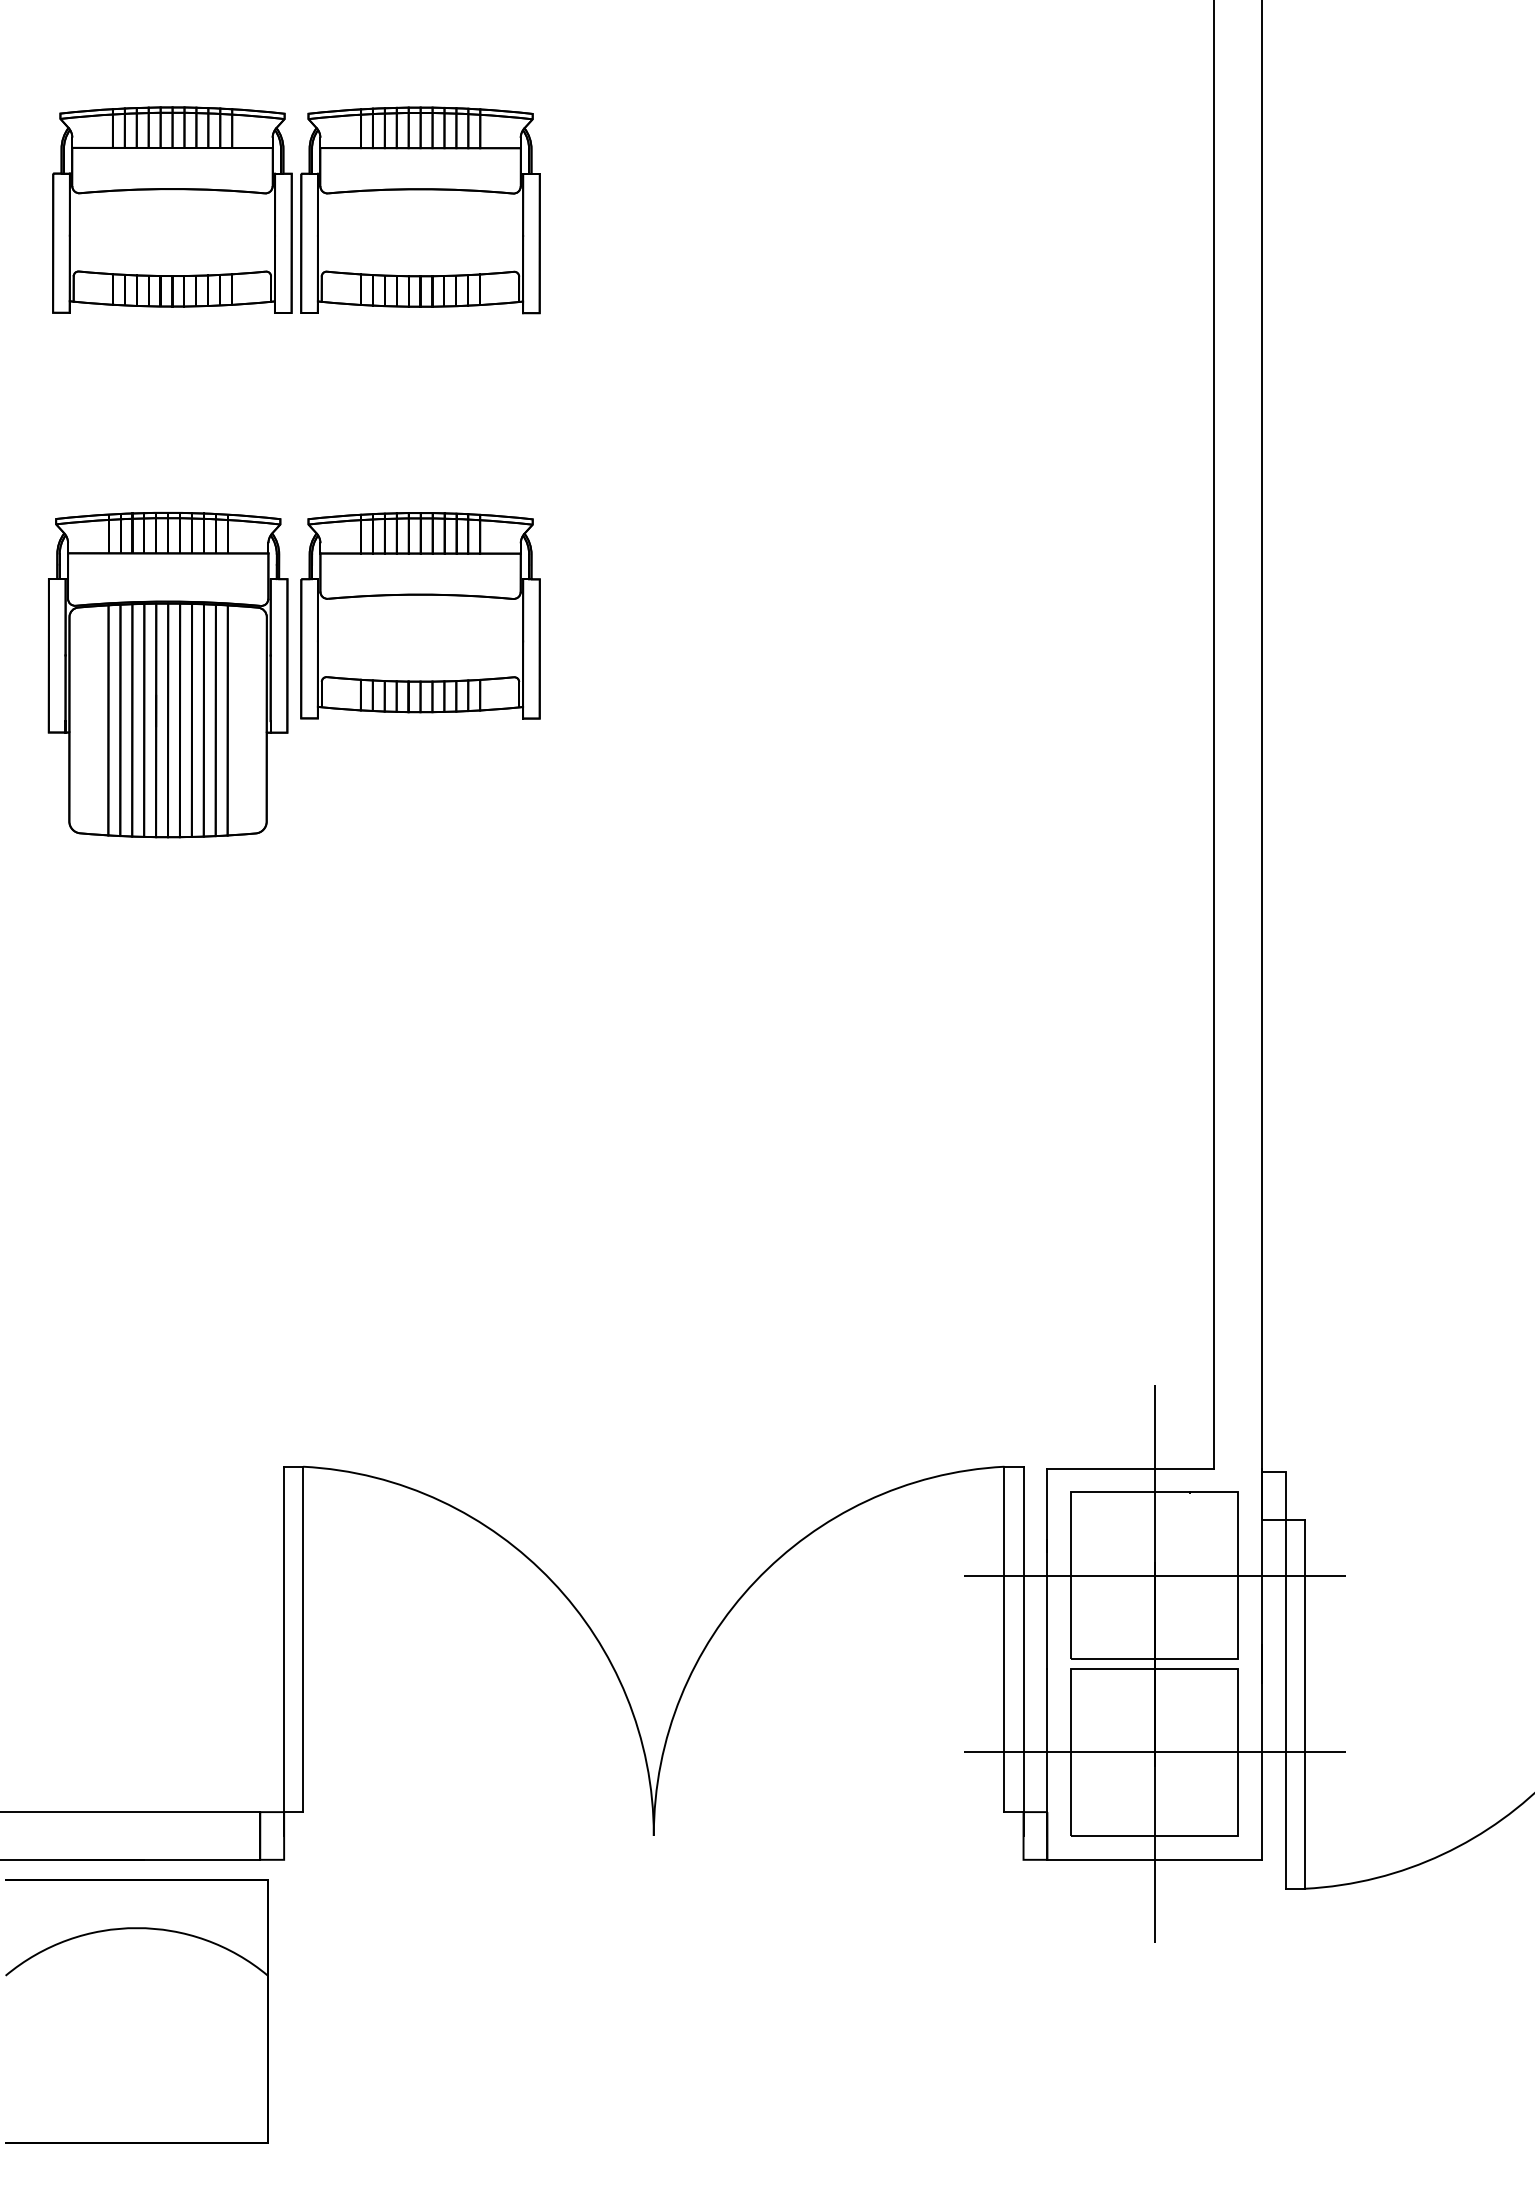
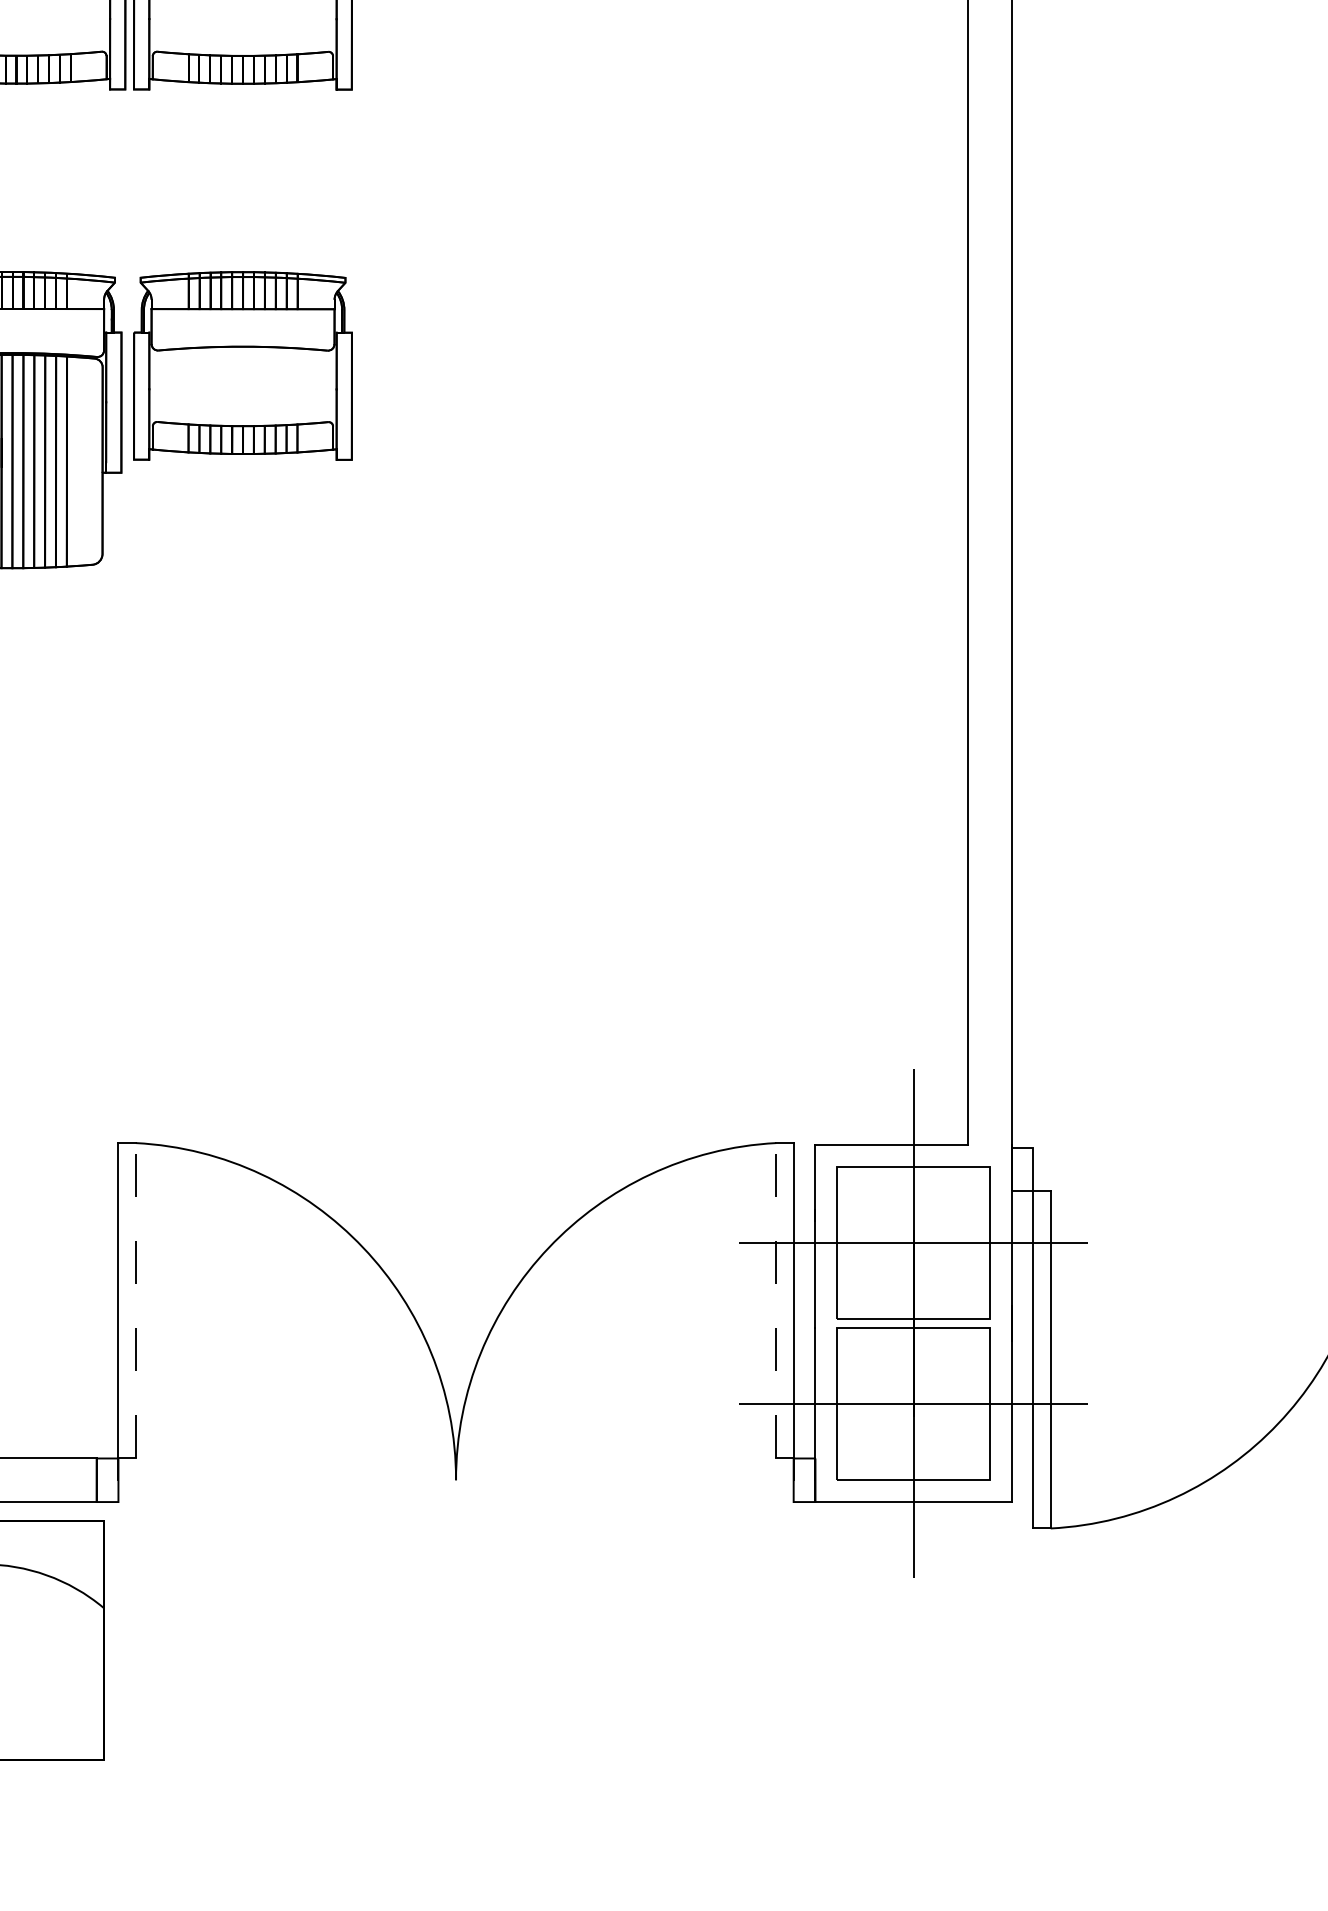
line: (303, 1639) -> (136, 1300), solid -> dashed
line: (1004, 1639) -> (776, 1300), solid -> dashed

